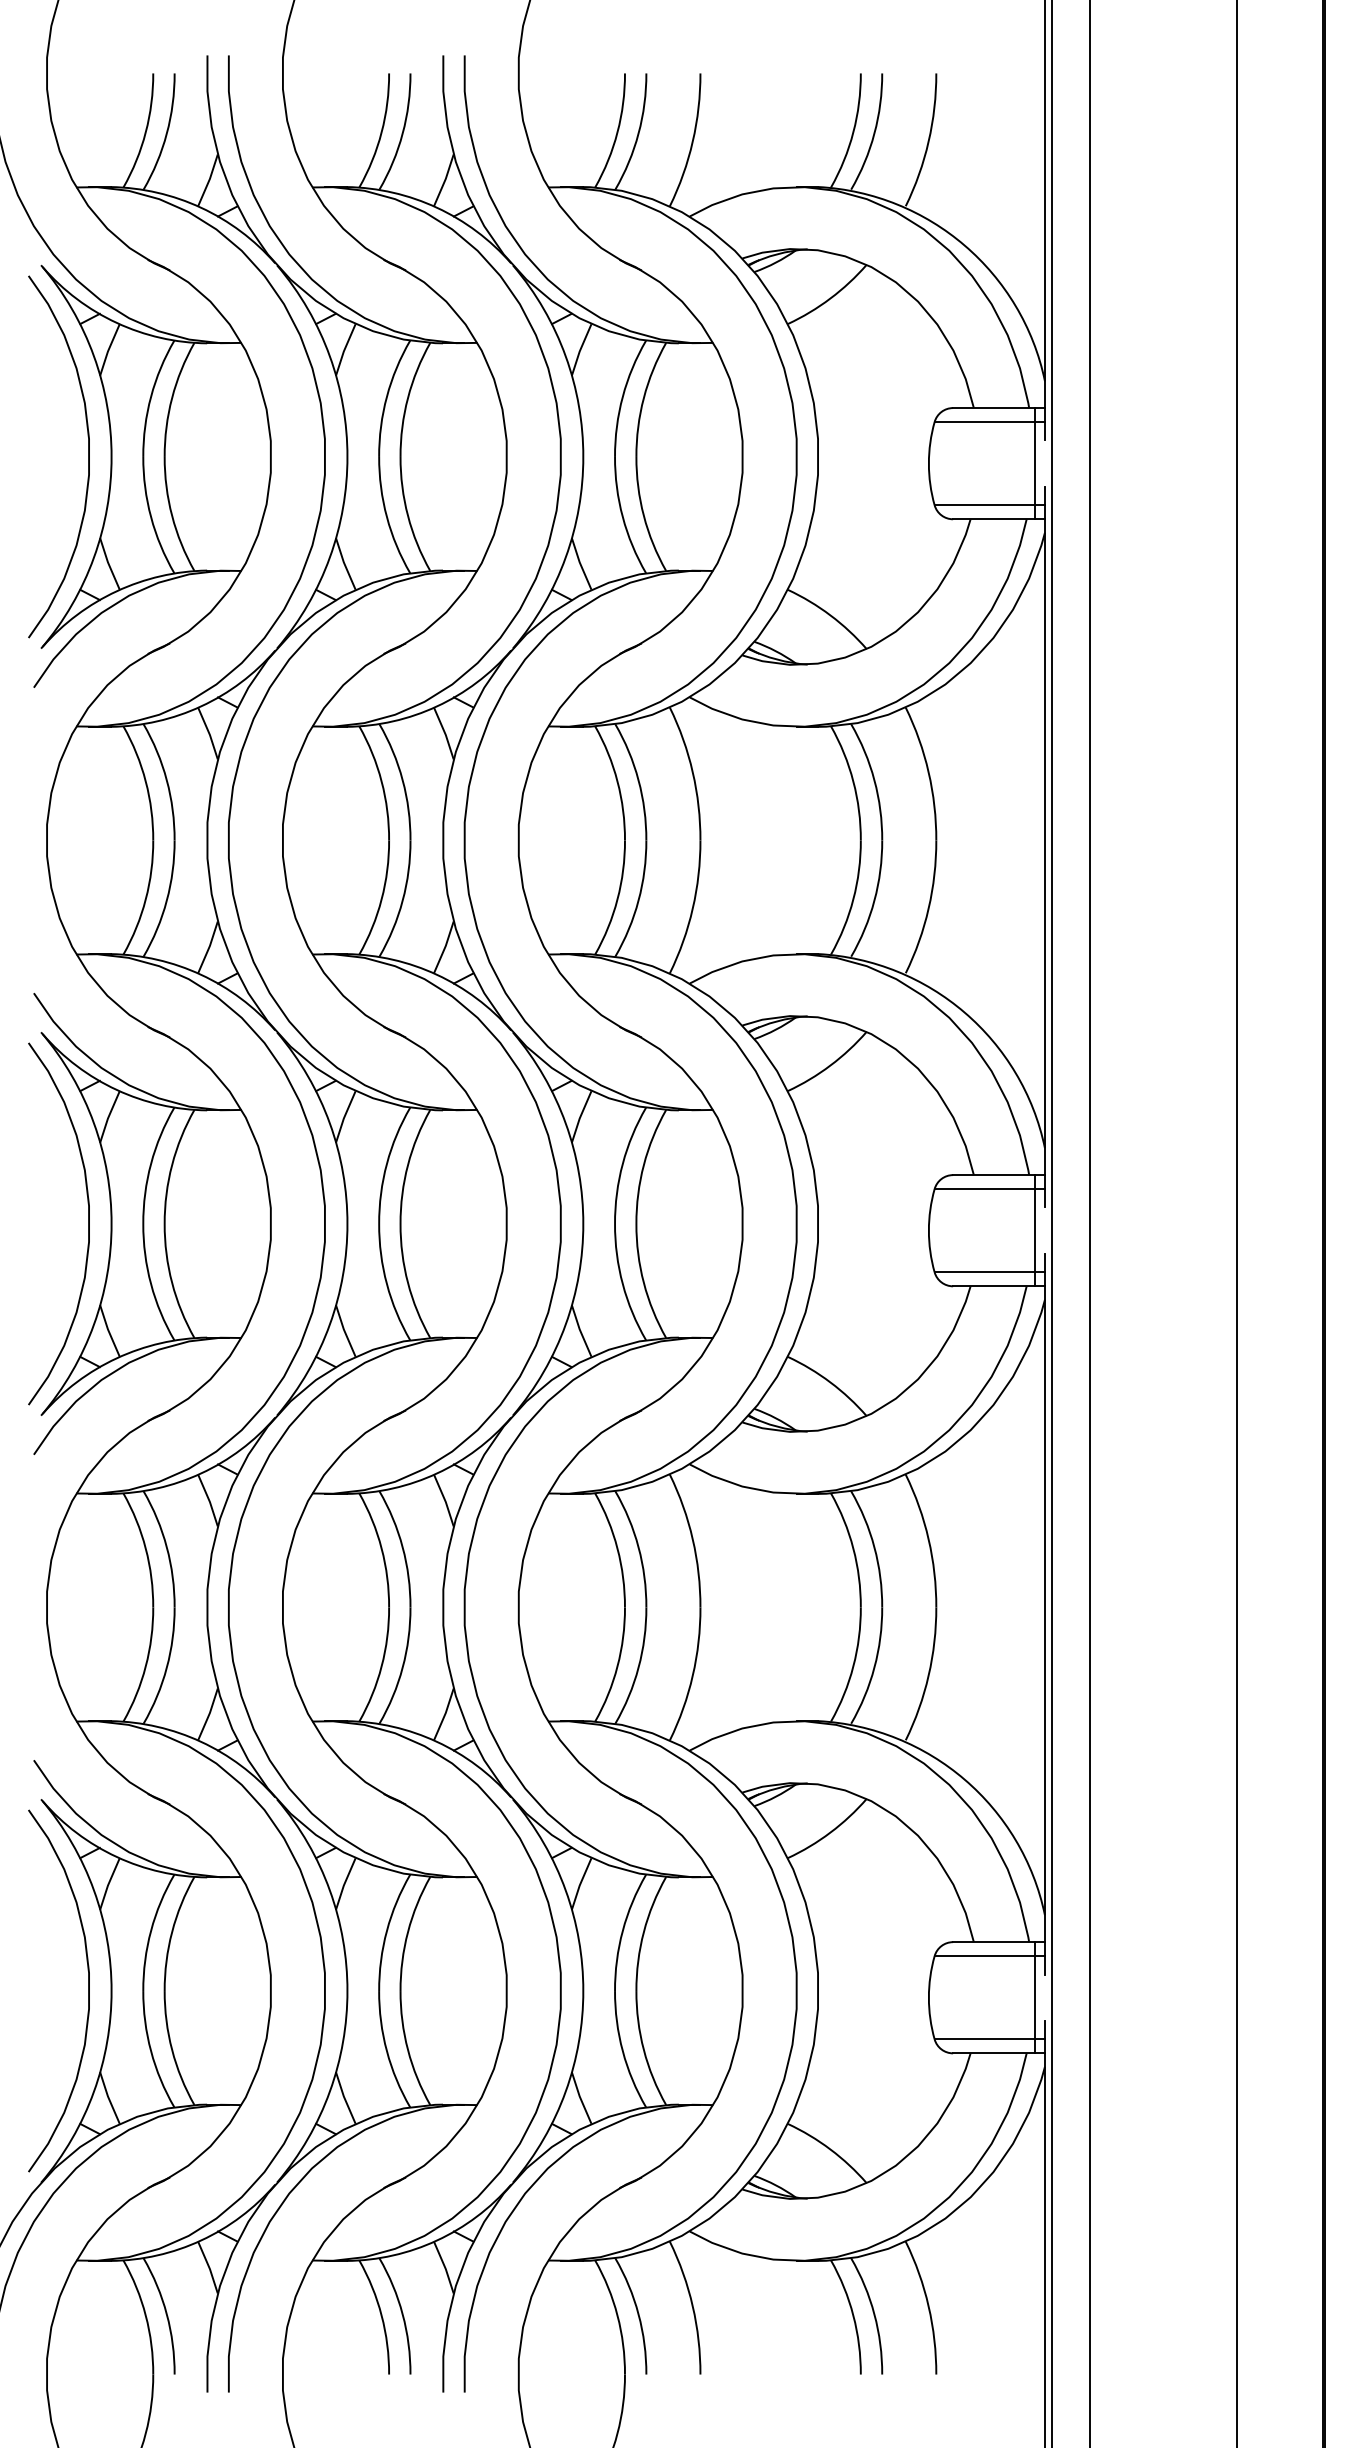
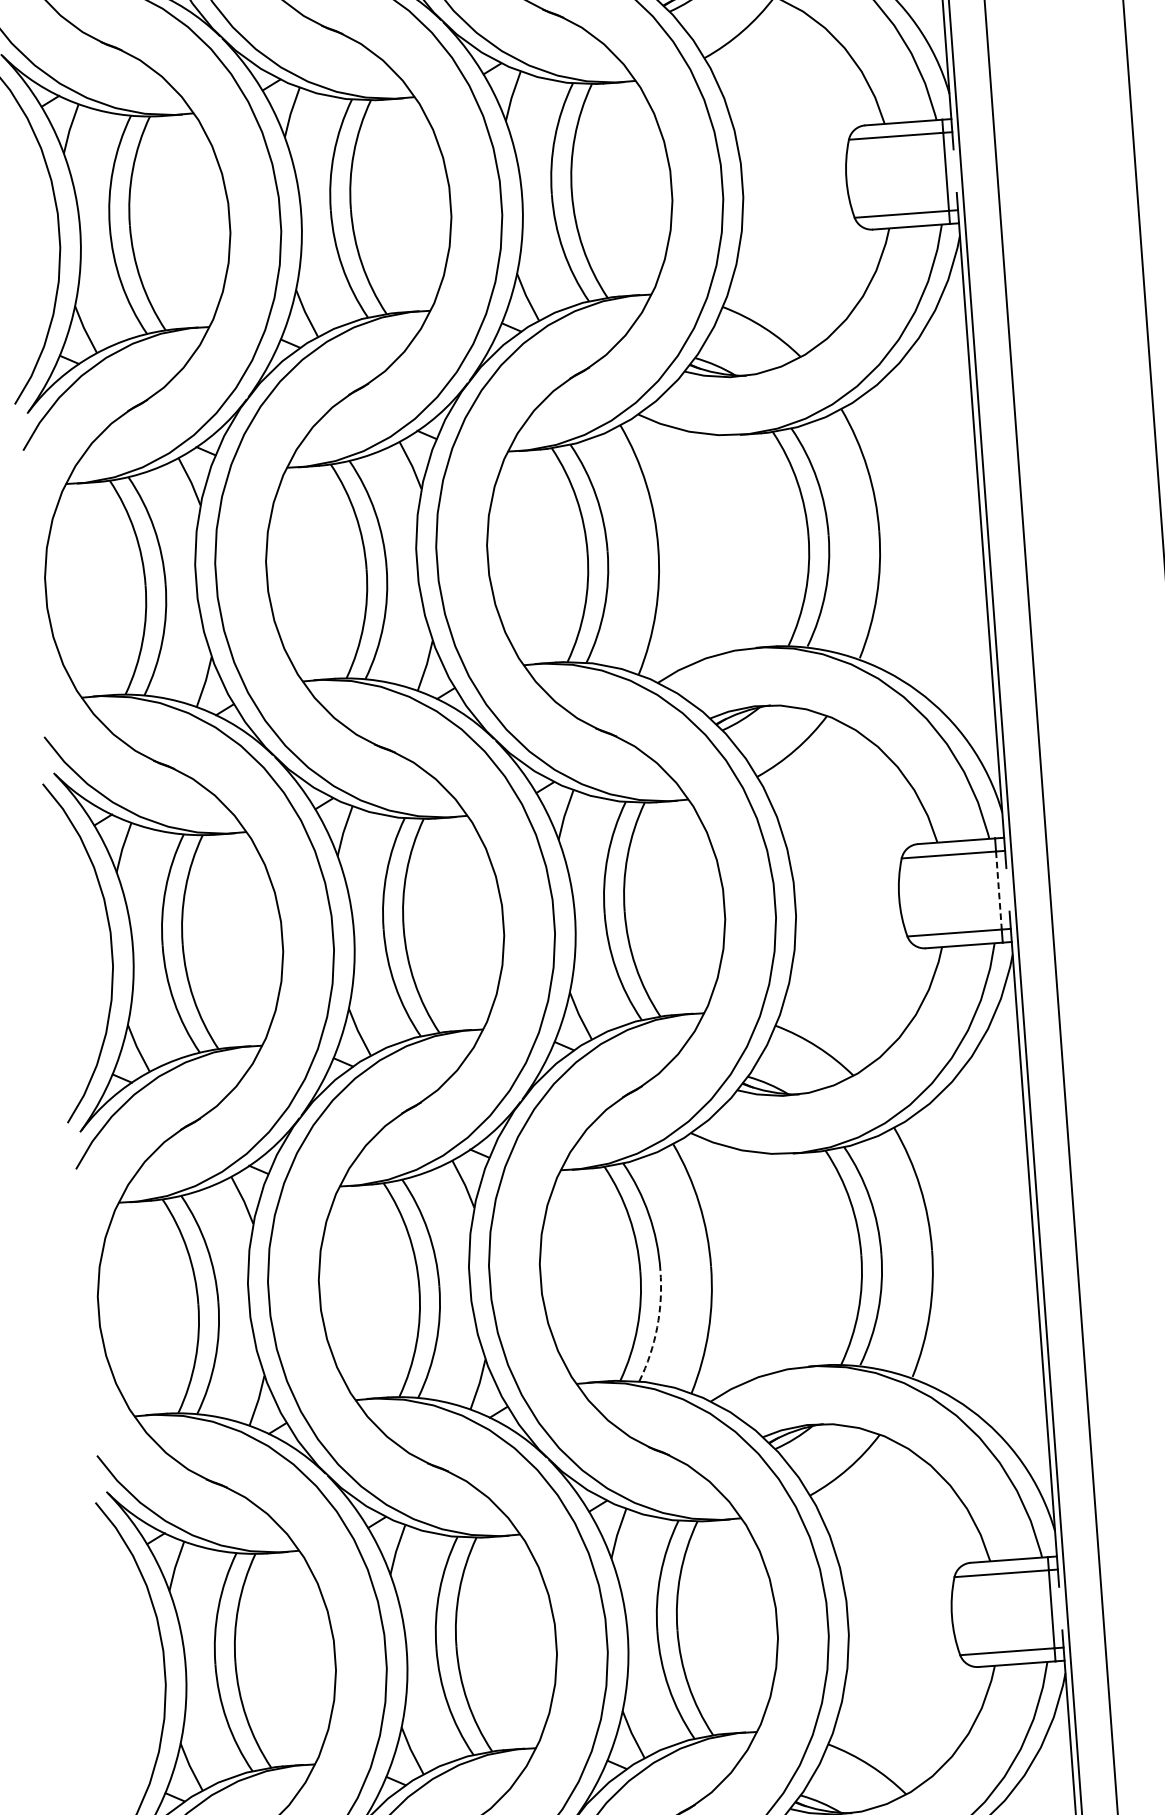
line: (1035, 1230) -> (999, 890), solid -> dashed
arc: (638, 1667) -> (657, 1327), solid -> dashed

